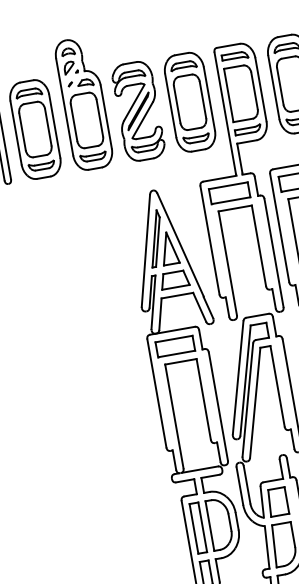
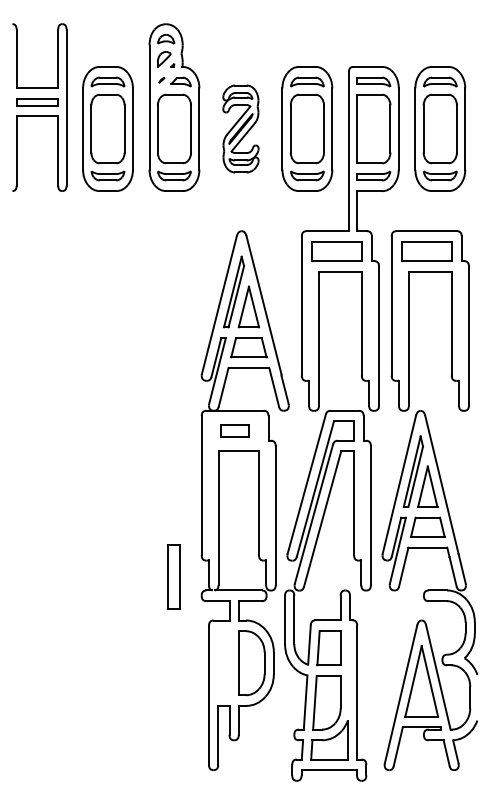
part: (138, 111) -> (240, 128), size x0.7
part: (174, 346) -> (234, 430), size x0.6
part: (197, 527) -> (173, 576), moved

